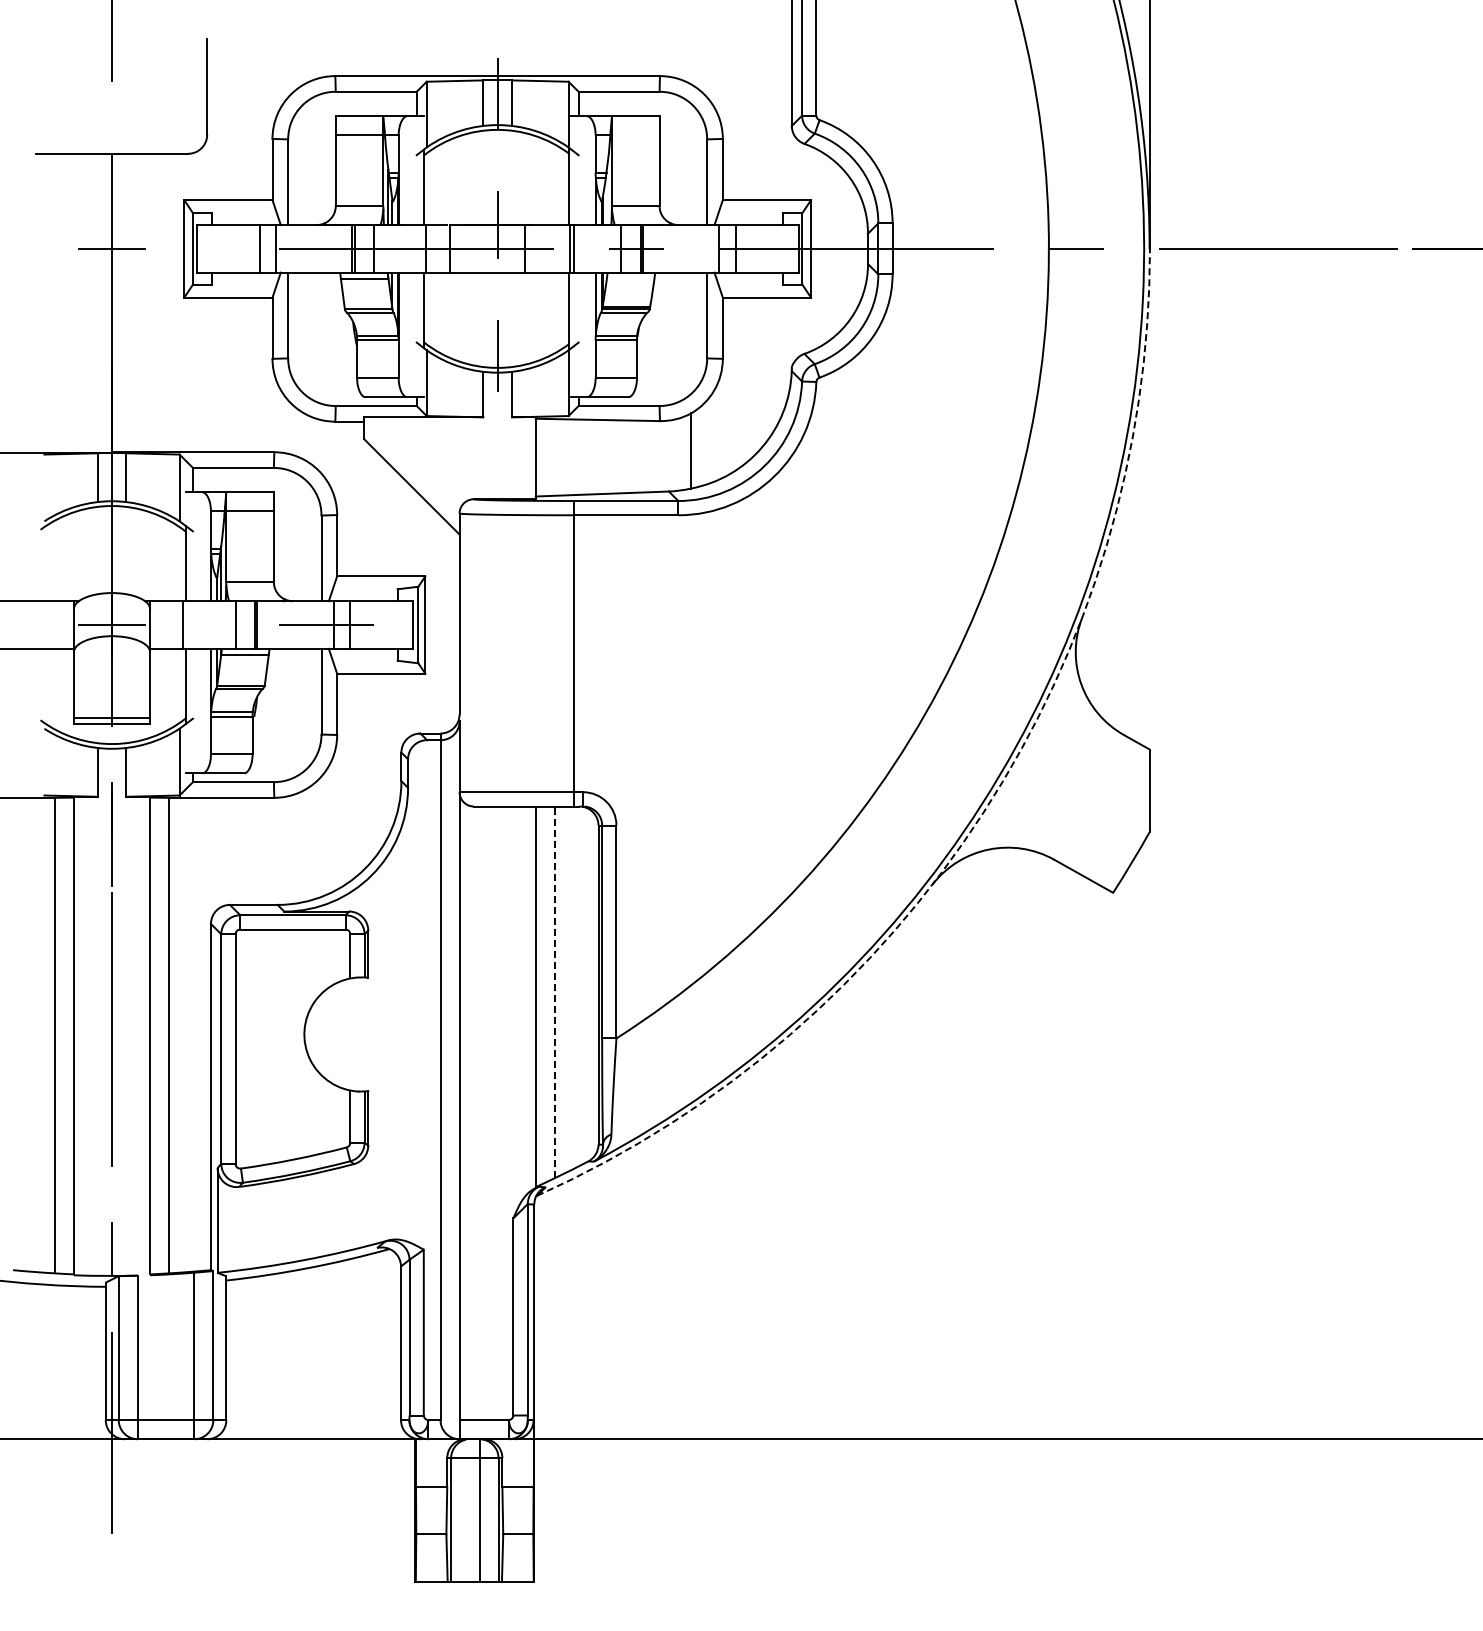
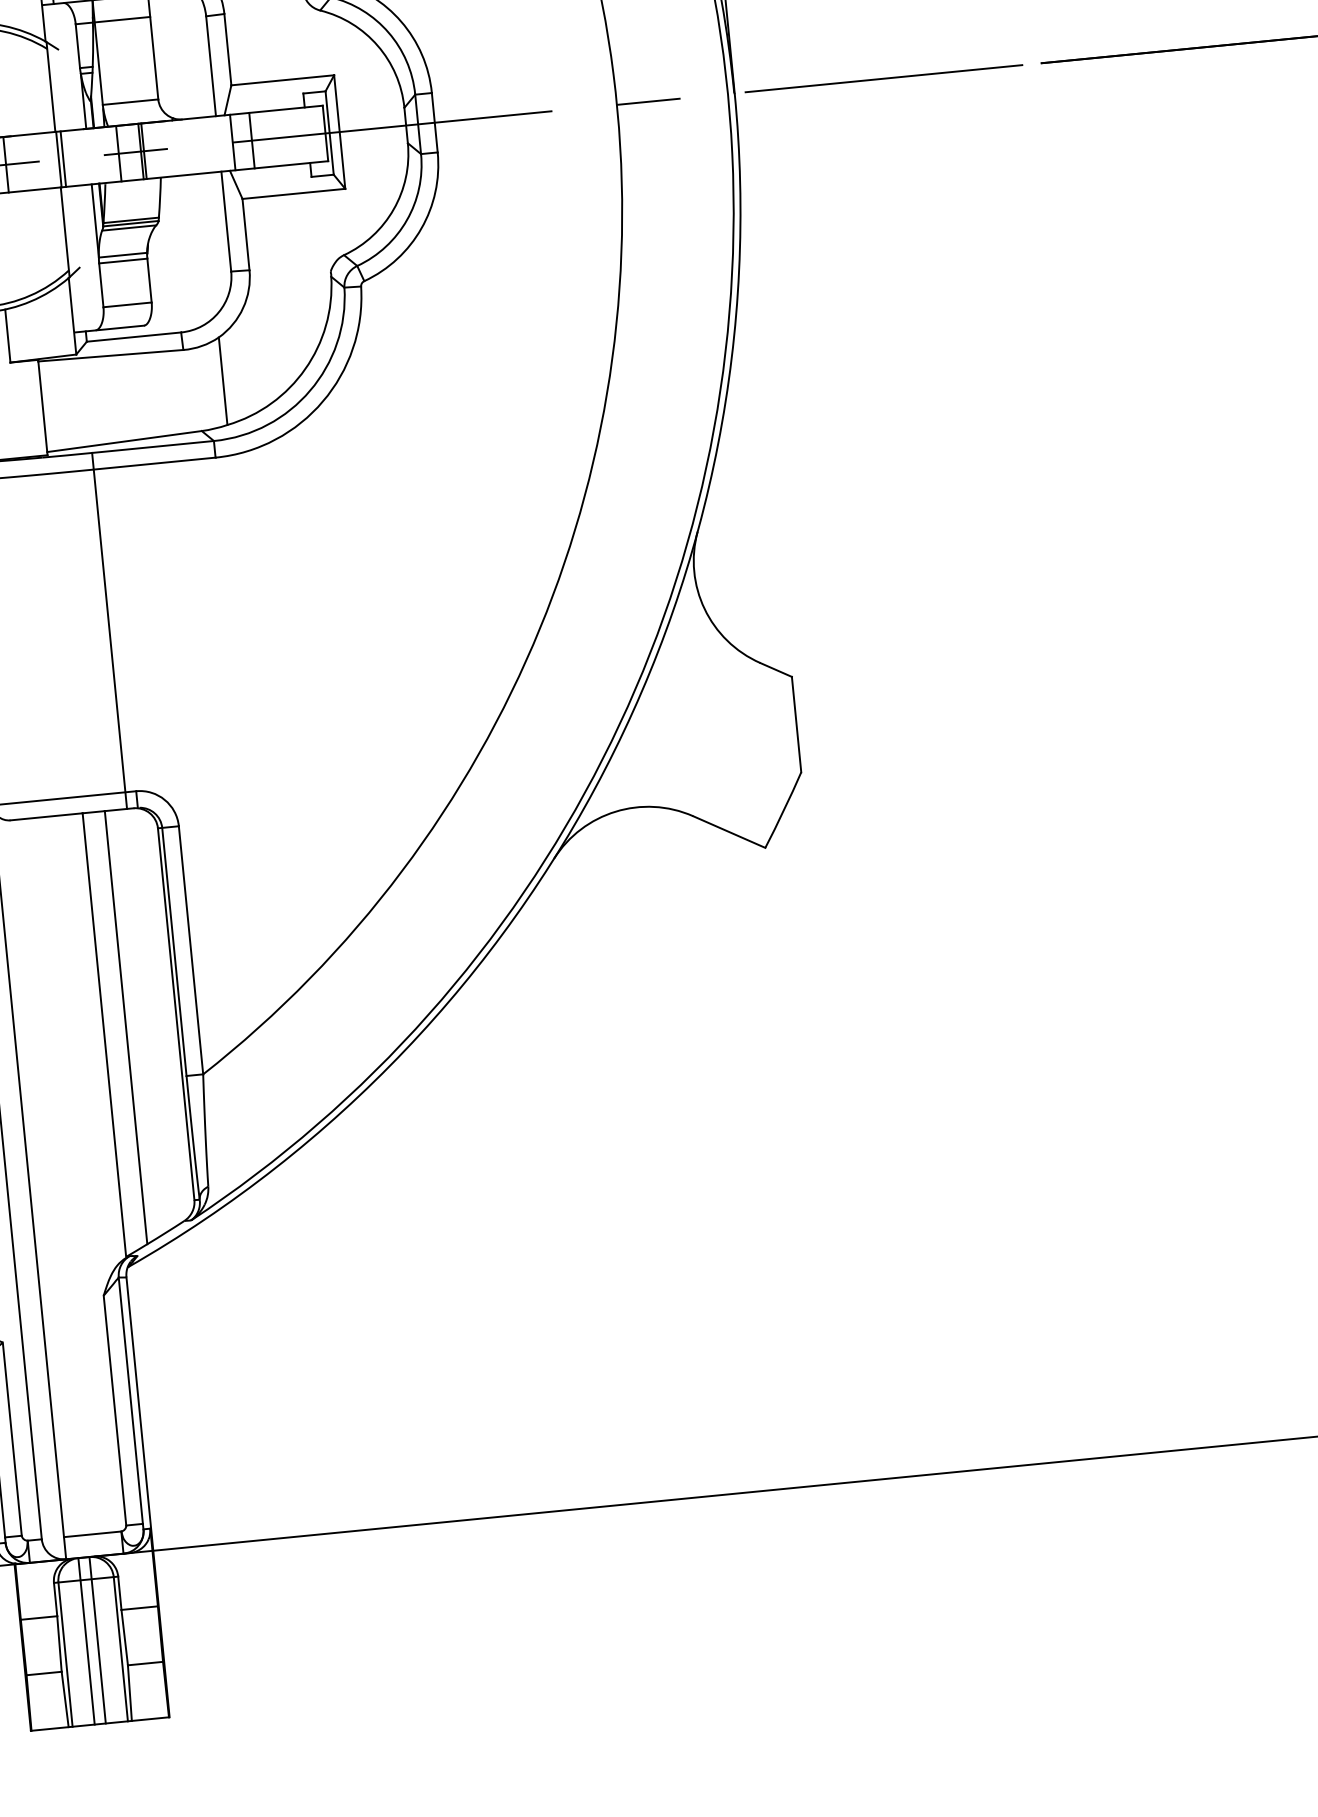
line: (635, 135) -> (122, 19), added
arc: (983, 812) -> (605, 769), dashed -> solid
line: (554, 992) -> (125, 1027), dashed -> solid
line: (470, 1510) -> (87, 1641), added

